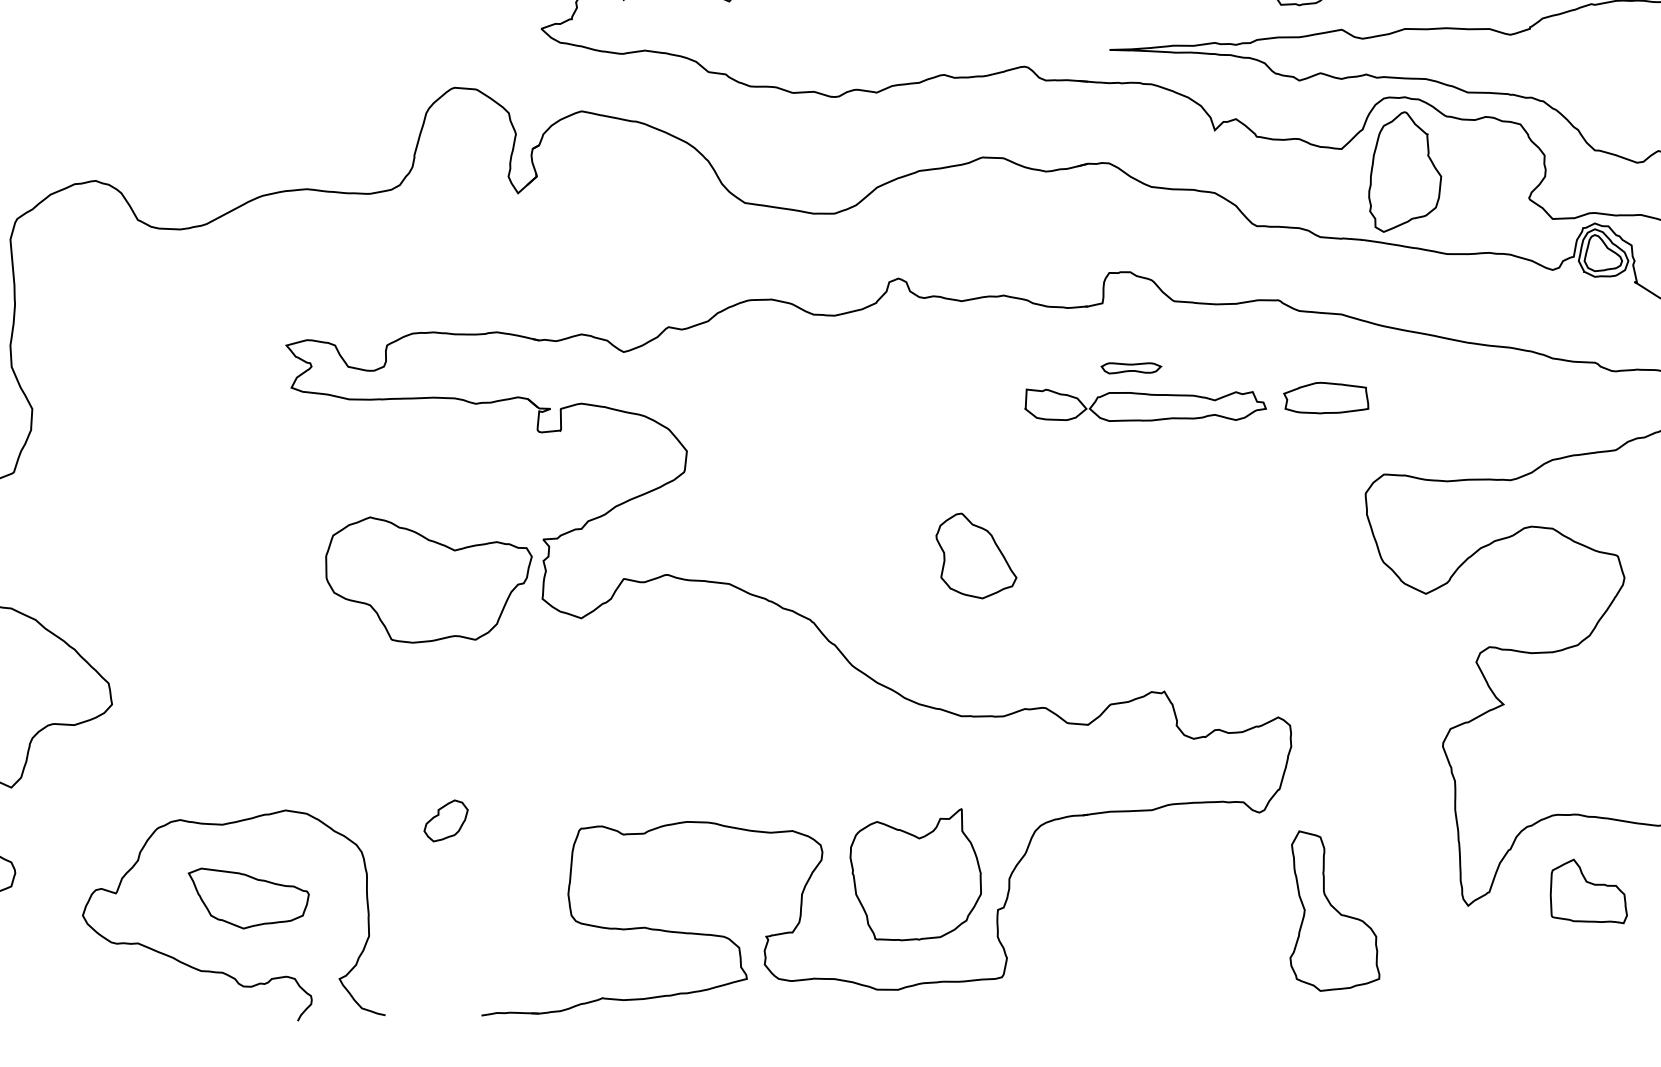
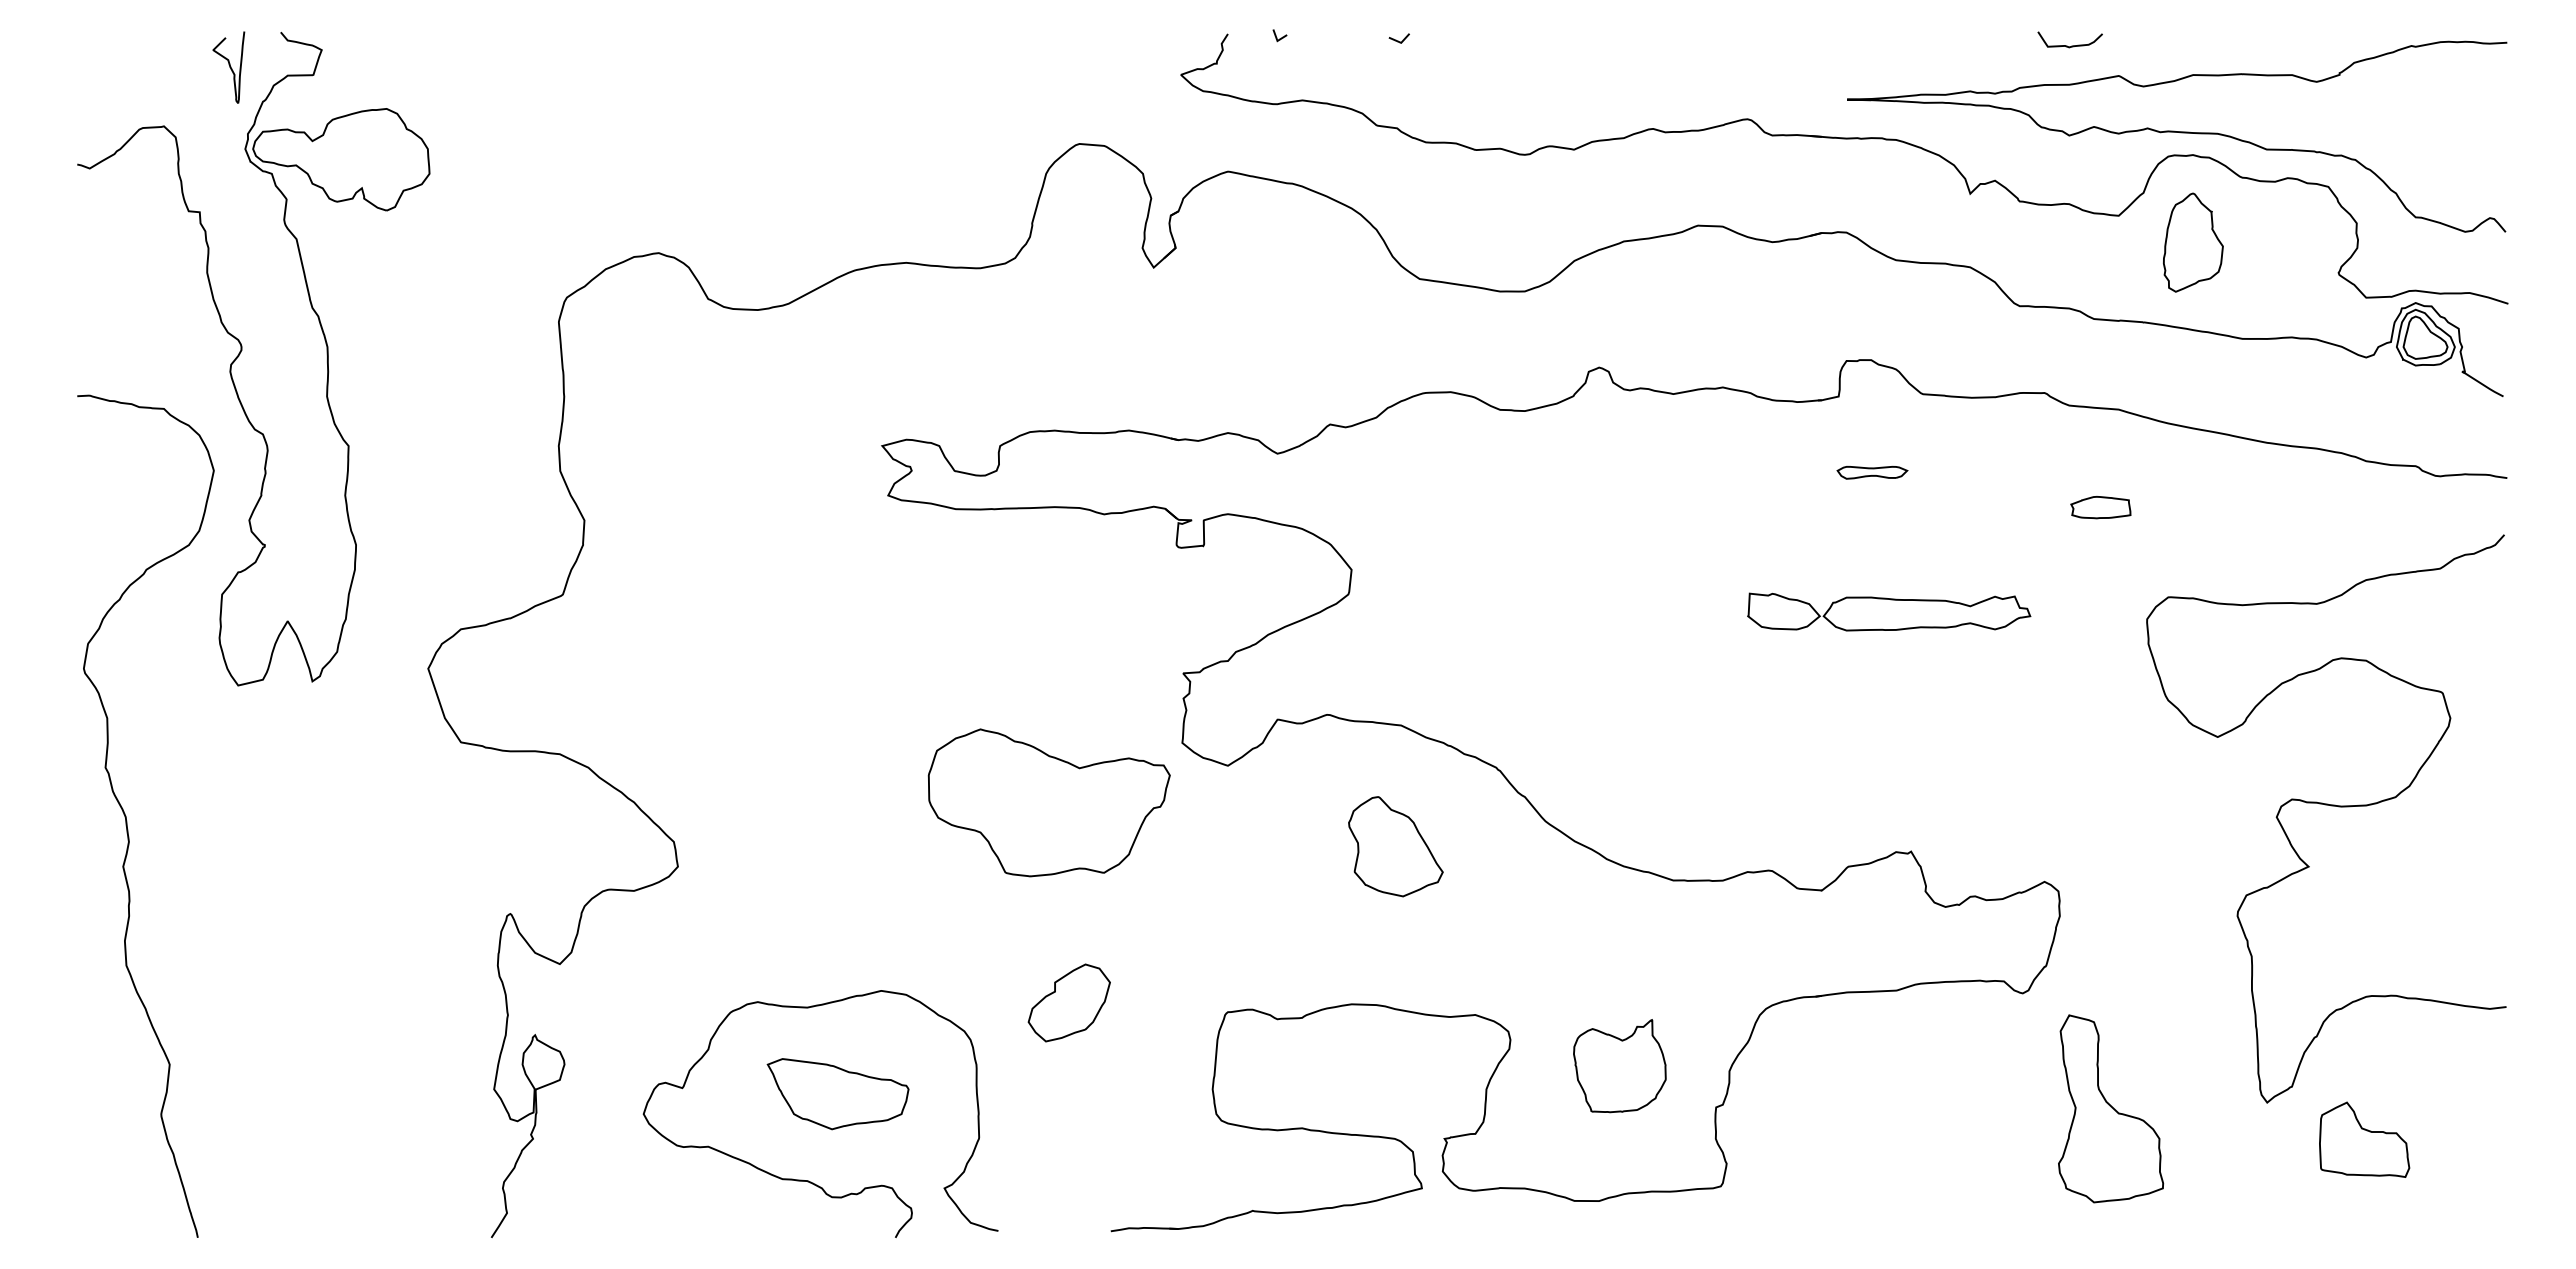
part: (1405, 171) -> (2193, 242), size x0.7
part: (1325, 397) -> (2100, 507), size x0.6
part: (1145, 404) -> (1889, 611), moved
part: (976, 555) -> (1395, 846), moved
part: (428, 579) -> (1048, 802), moved
part: (446, 821) -> (1069, 1003), size x1.6
part: (915, 874) -> (1619, 1065), size x0.6
part: (1588, 891) -> (2364, 1139), moved

